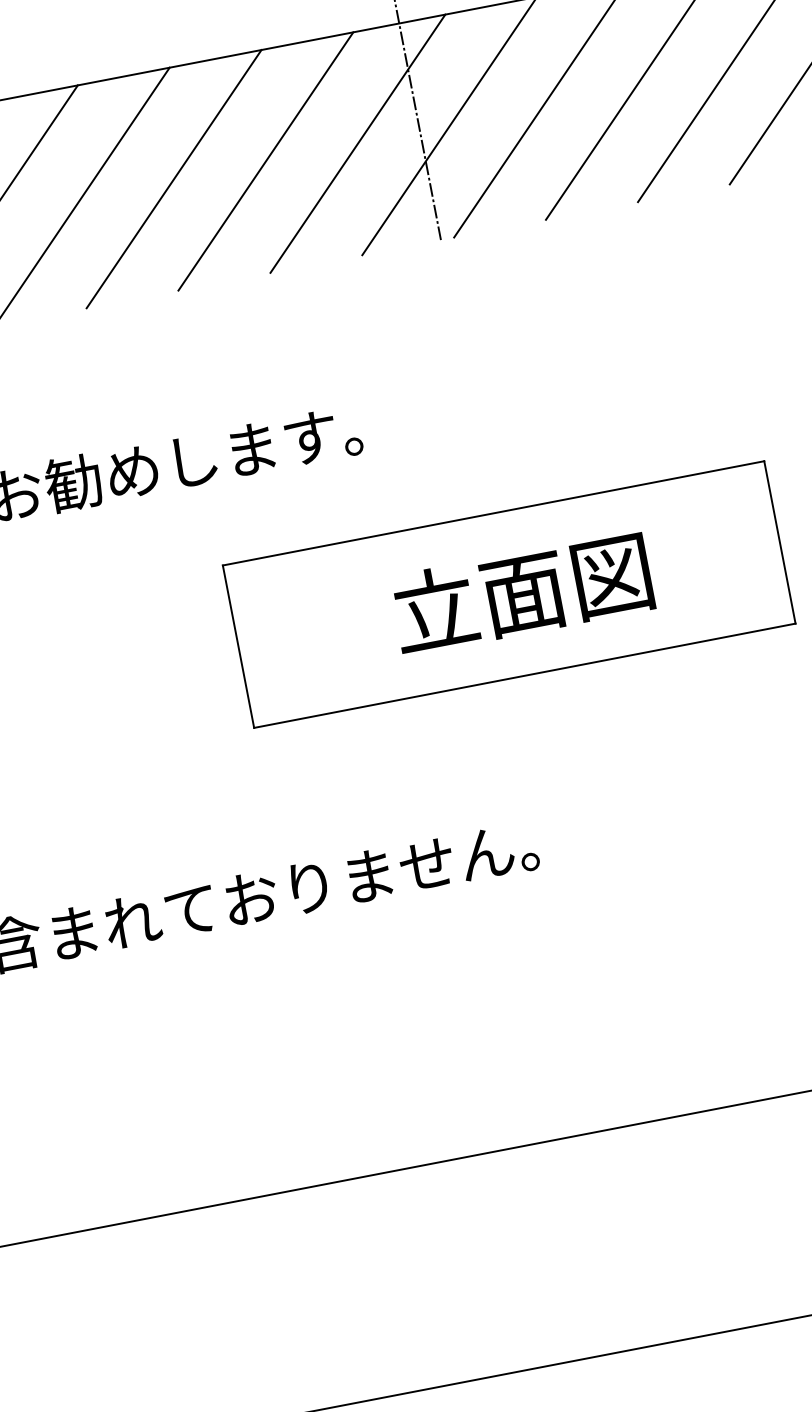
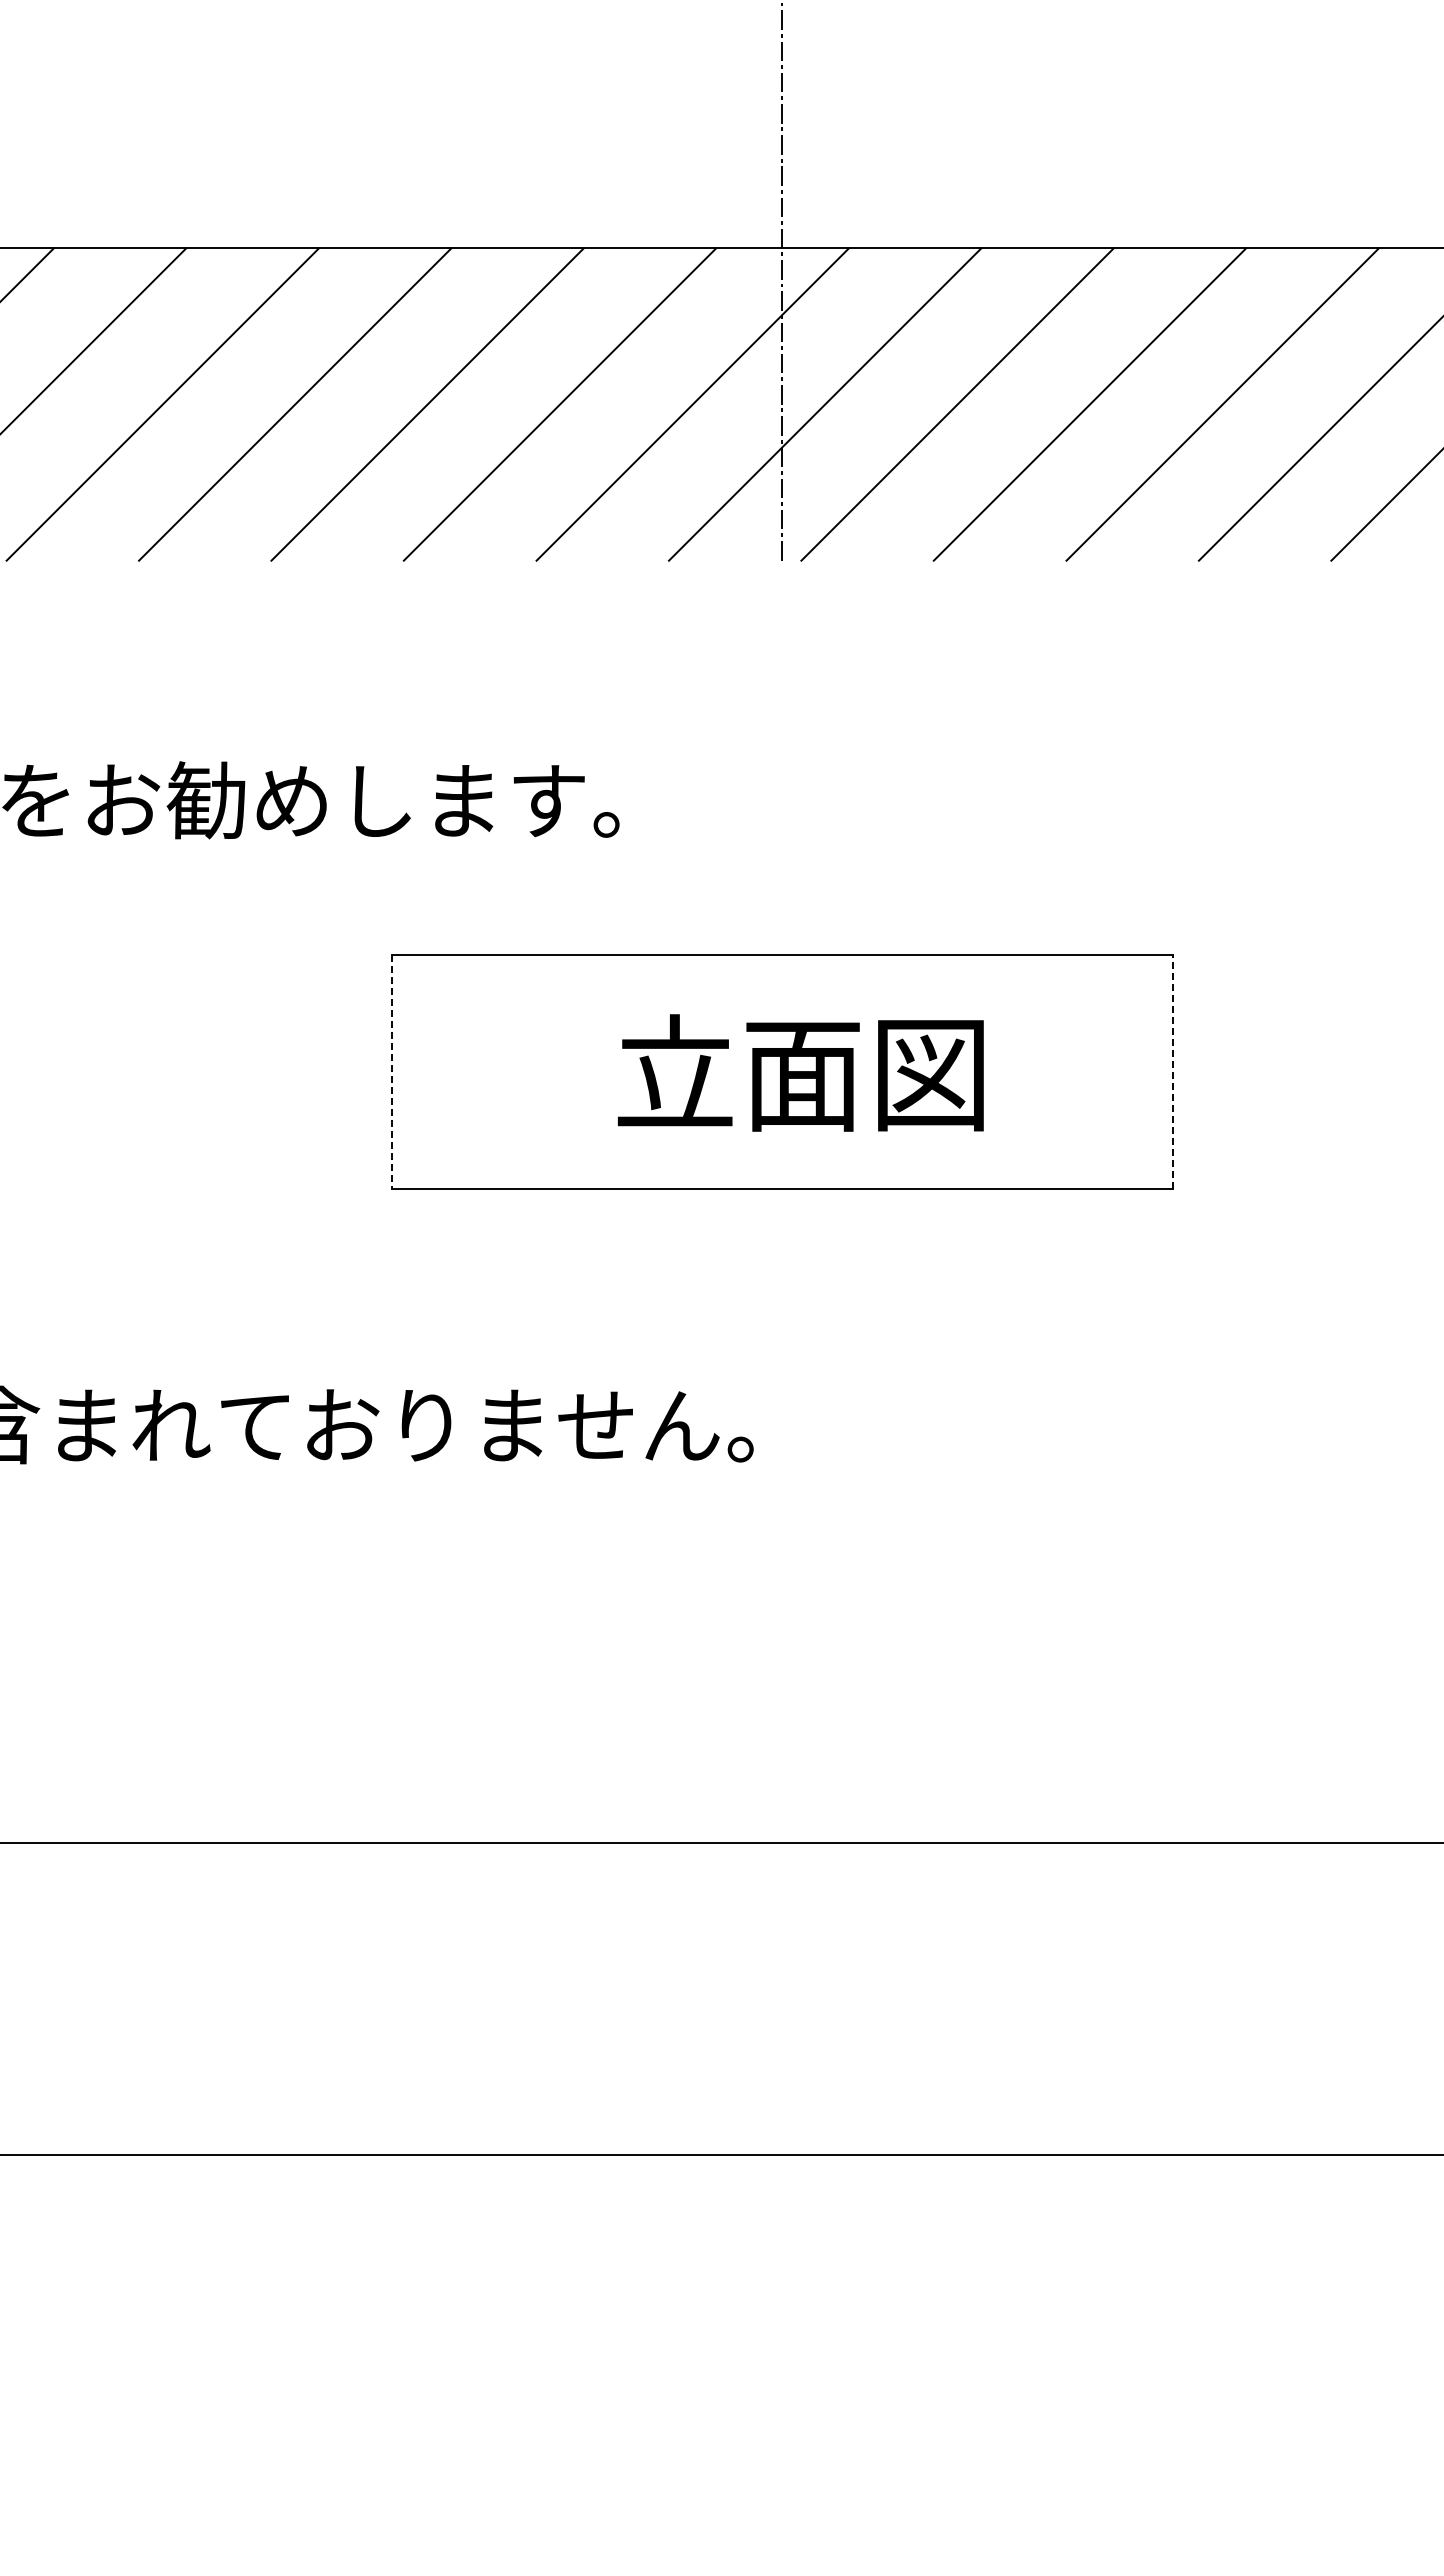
line: (779, 542) -> (1172, 1071), solid -> dashed
line: (238, 647) -> (392, 1072), solid -> dashed

